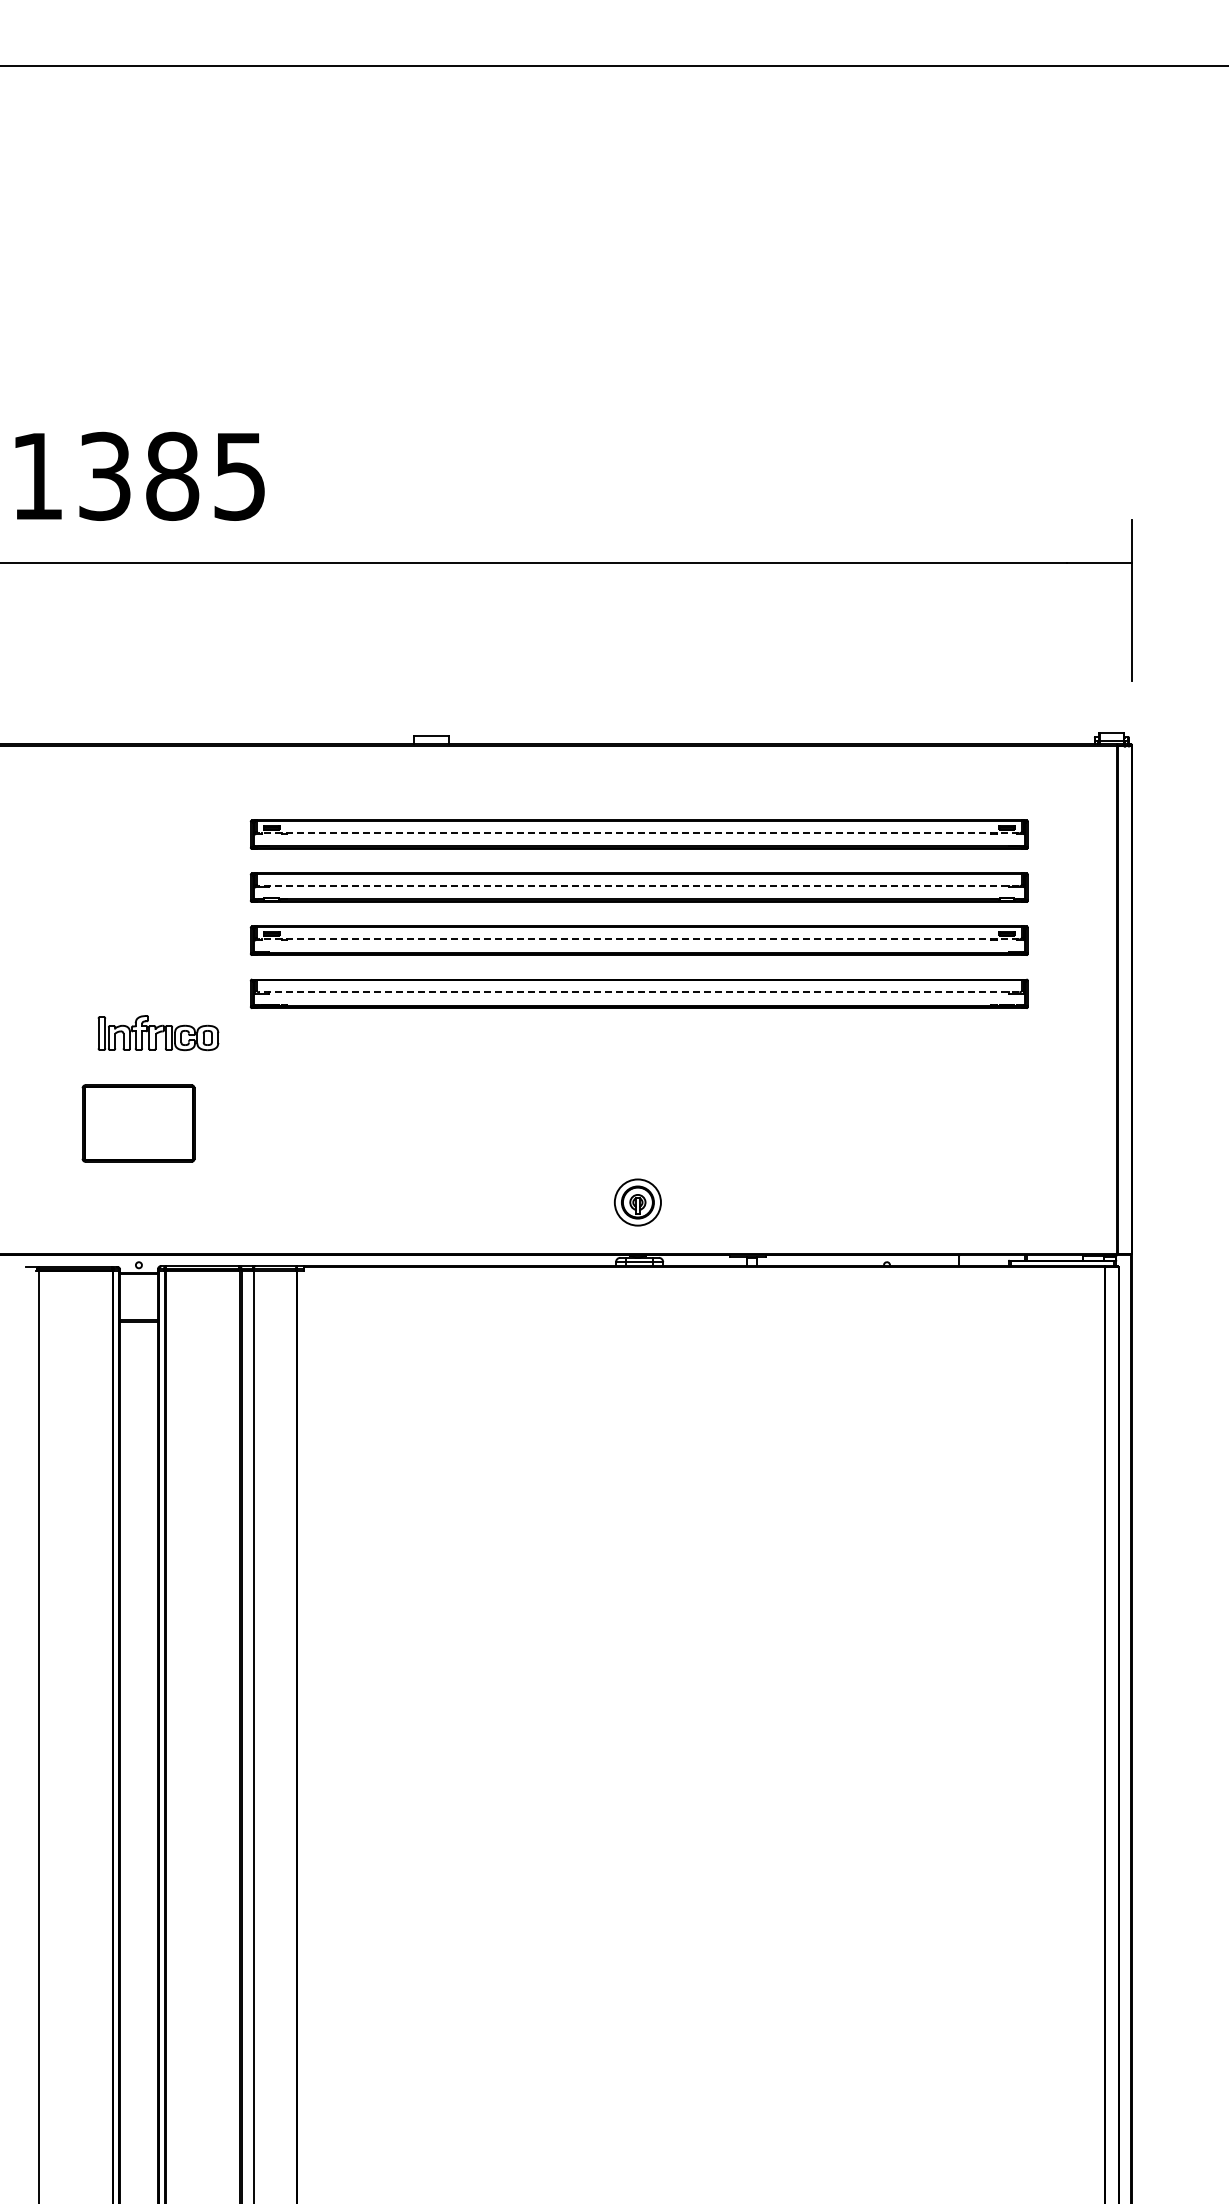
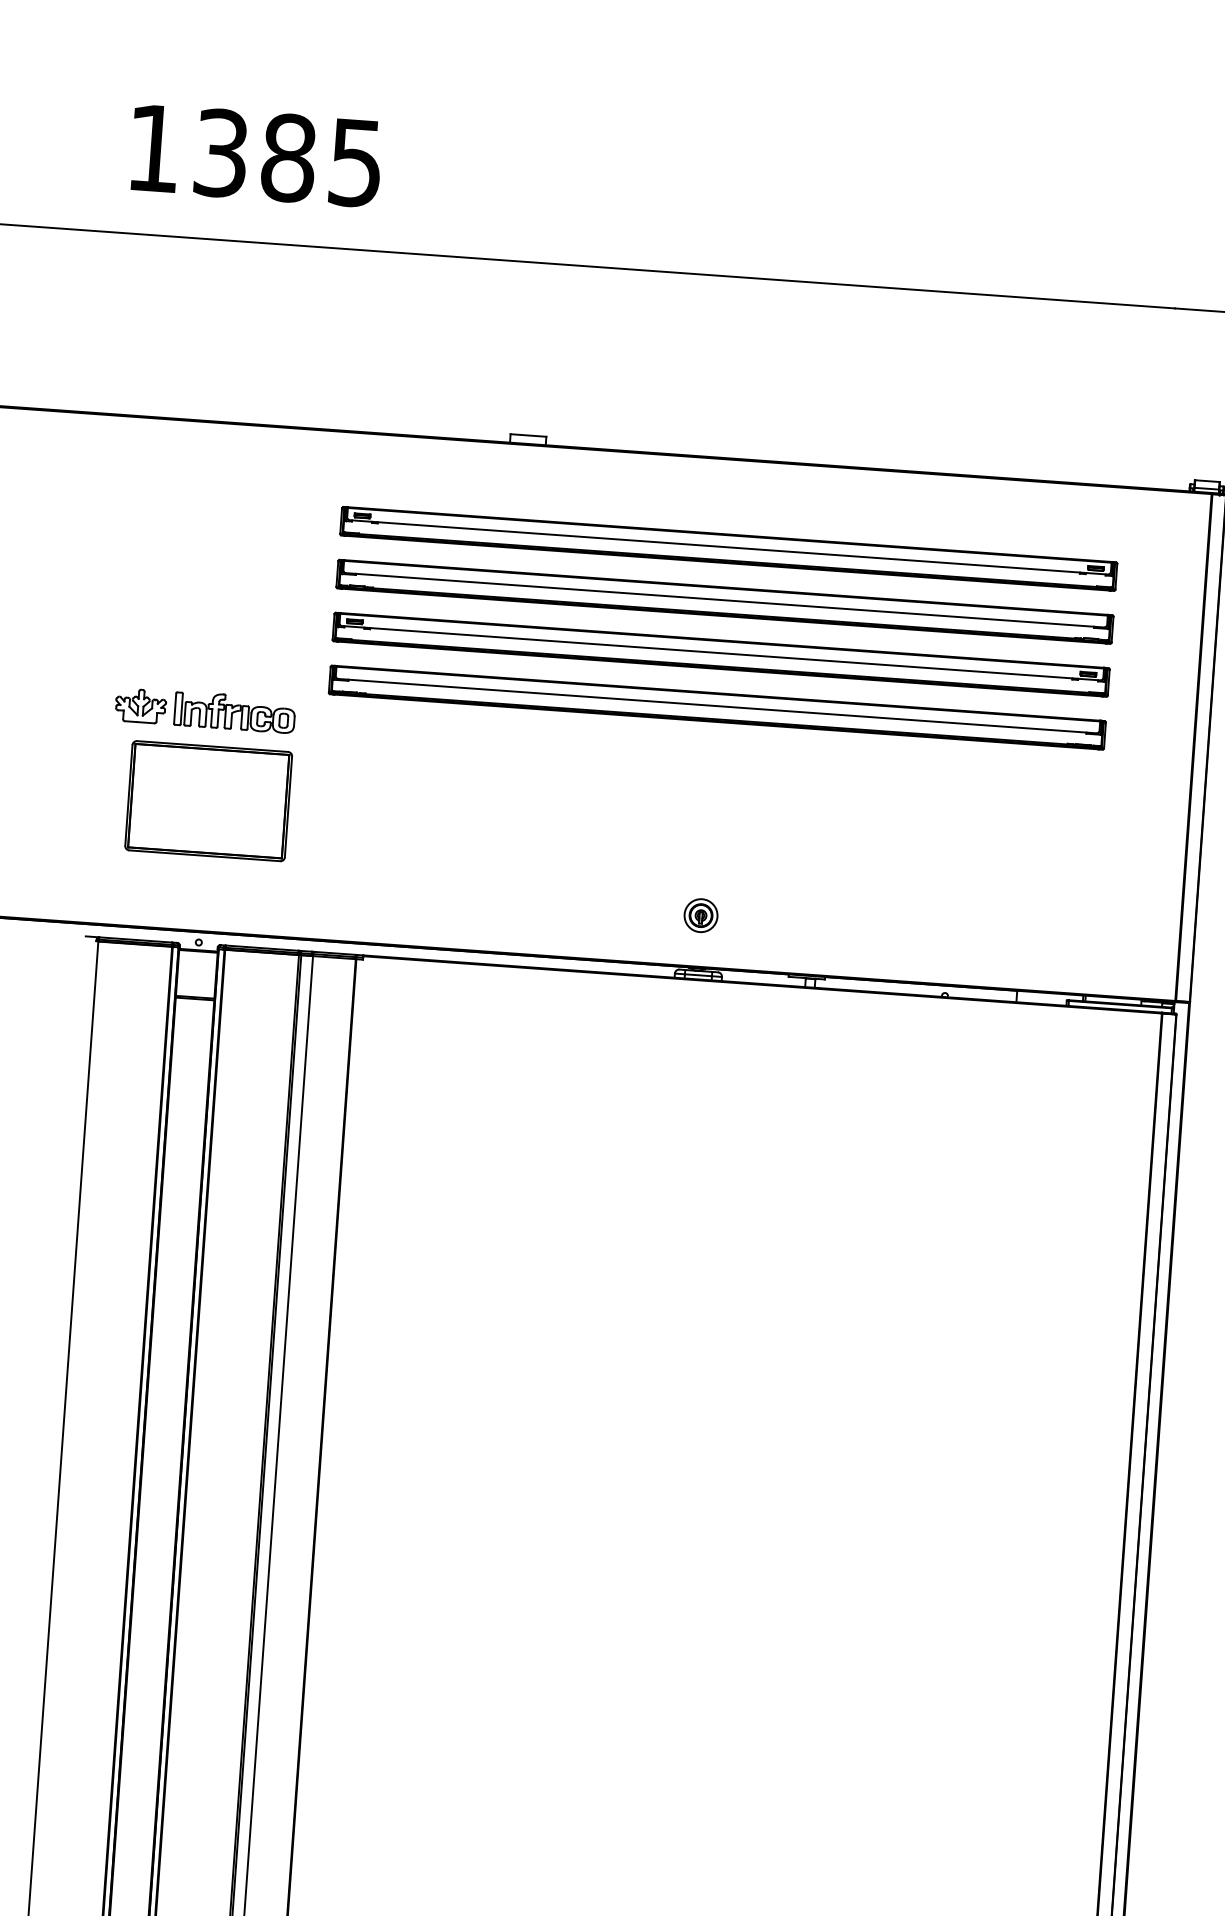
line: (639, 833) -> (728, 547), dashed -> solid
line: (639, 886) -> (725, 600), dashed -> solid
line: (639, 939) -> (721, 653), dashed -> solid
line: (639, 992) -> (717, 706), dashed -> solid
part: (64, 1033) -> (141, 706), added
part: (138, 1123) -> (208, 801), size x1.43
part: (637, 1202) -> (700, 915), size x0.71

